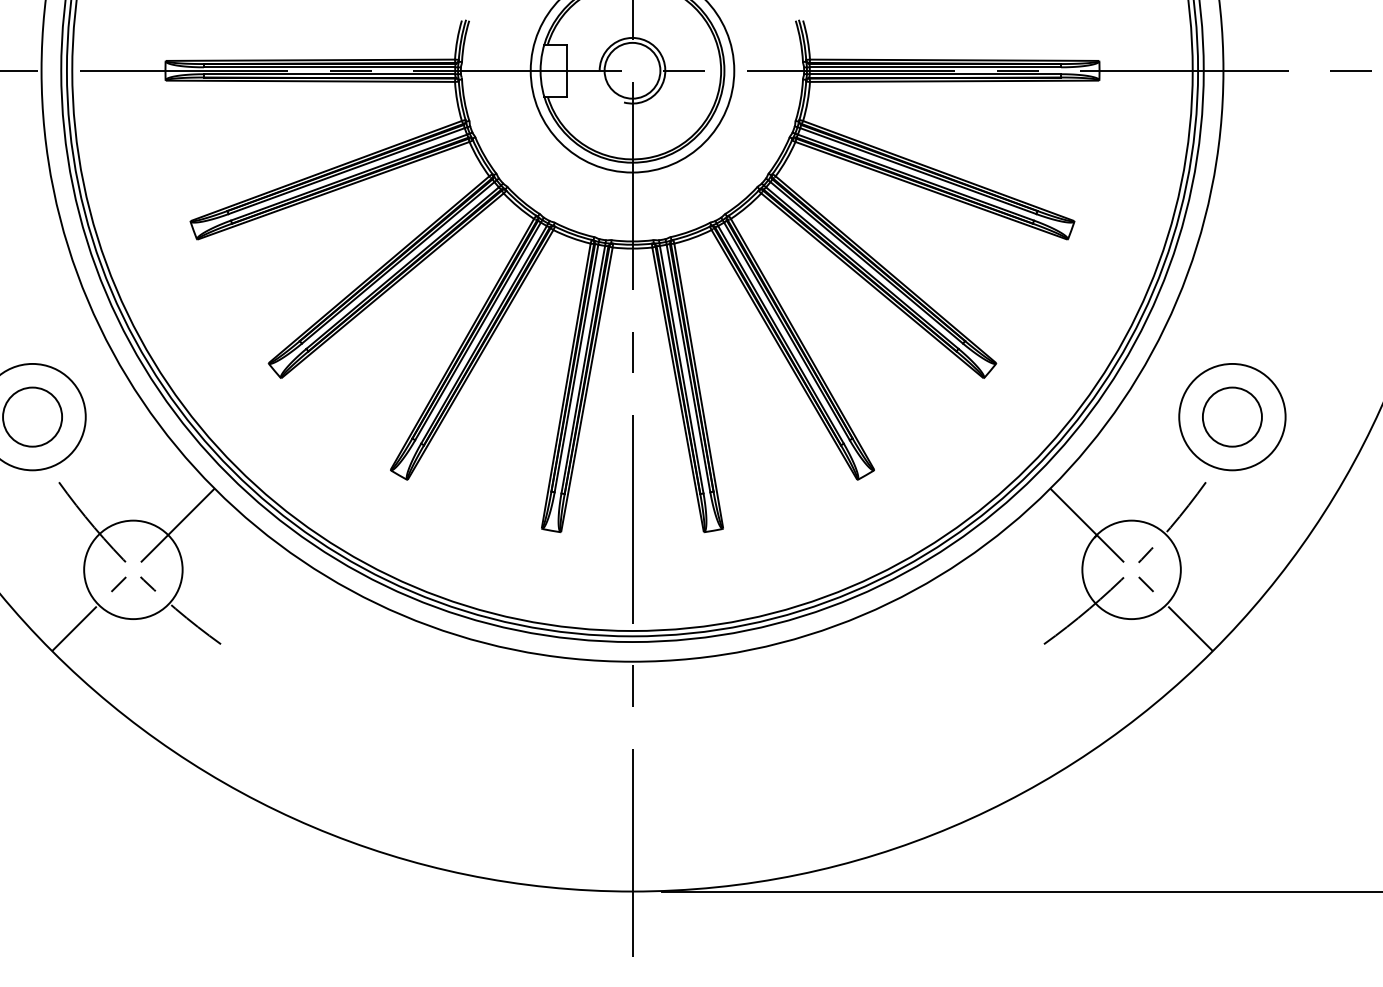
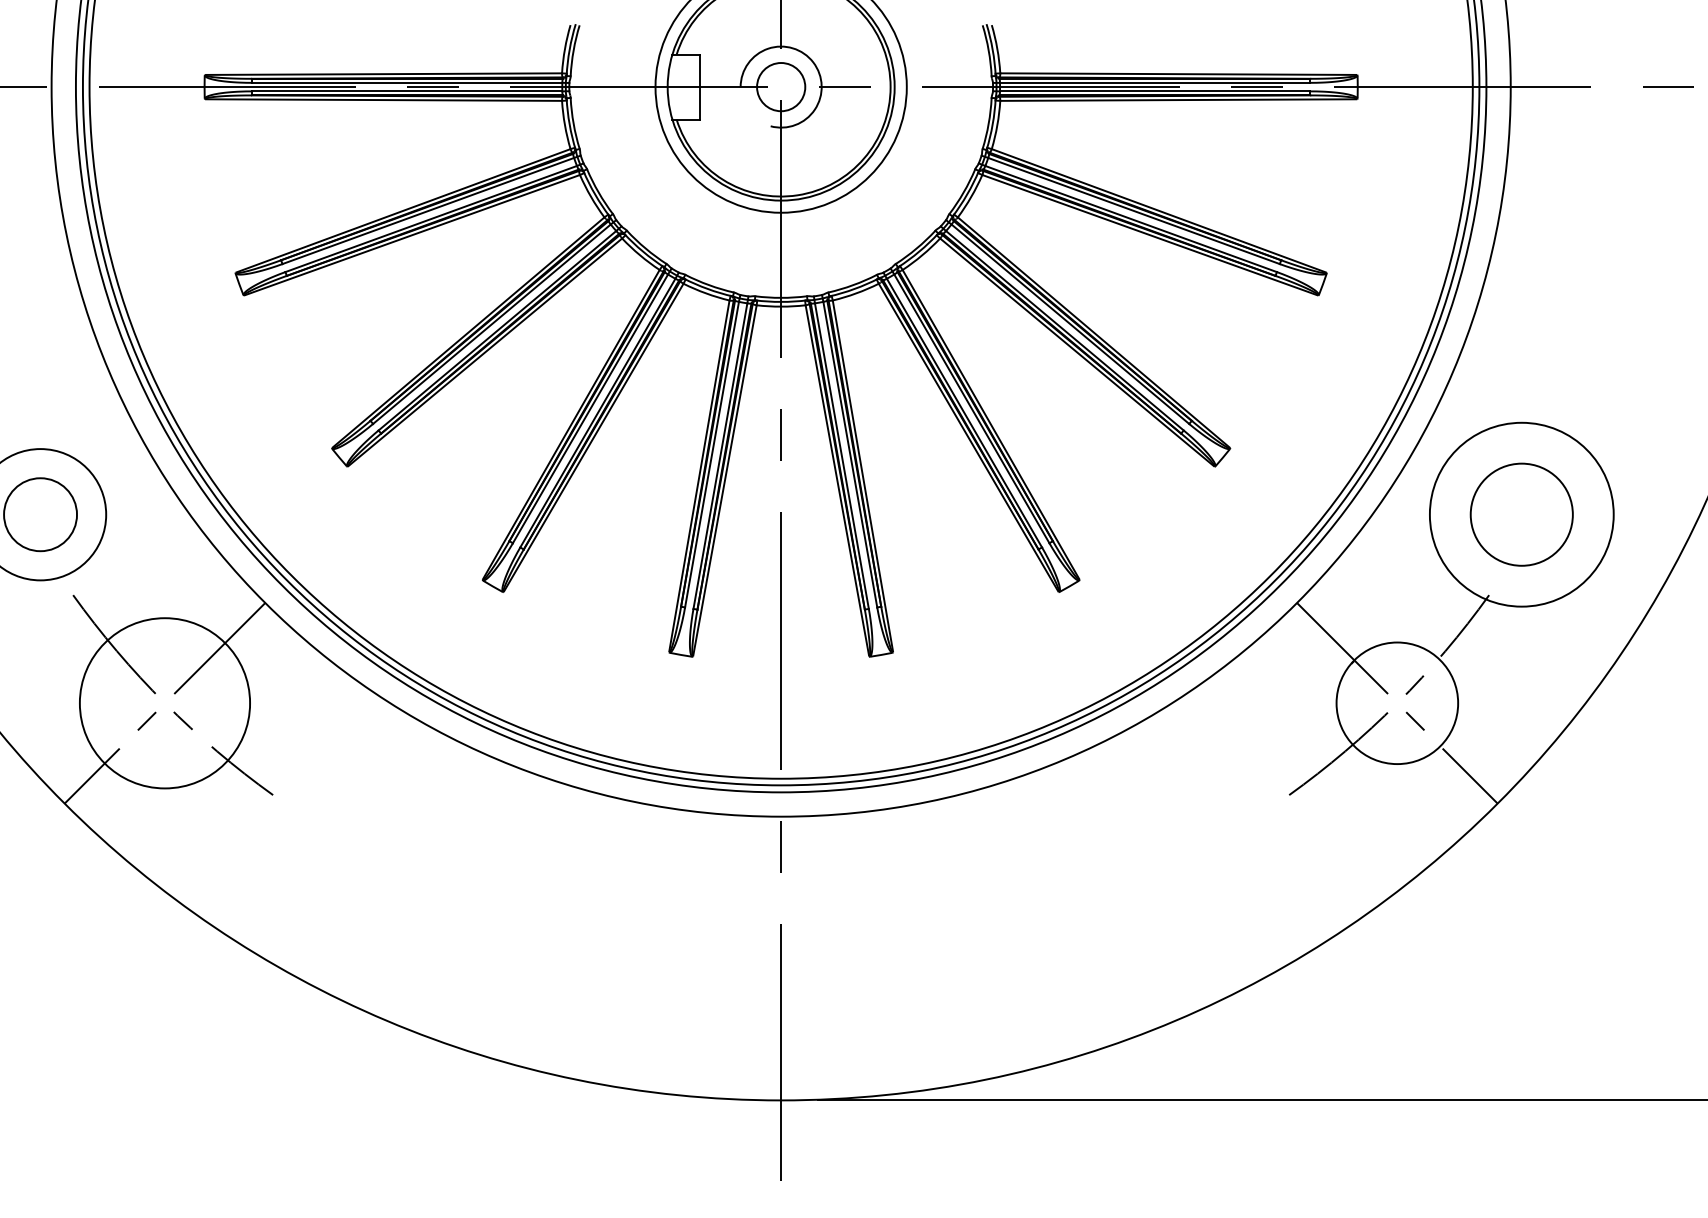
circle: (631, 70) -> (780, 86), size x0.7
circle: (1232, 416) -> (1521, 514), size x1.4
circle: (1232, 416) -> (1521, 514), size x1.4
circle: (133, 570) -> (164, 703), size x1.4

